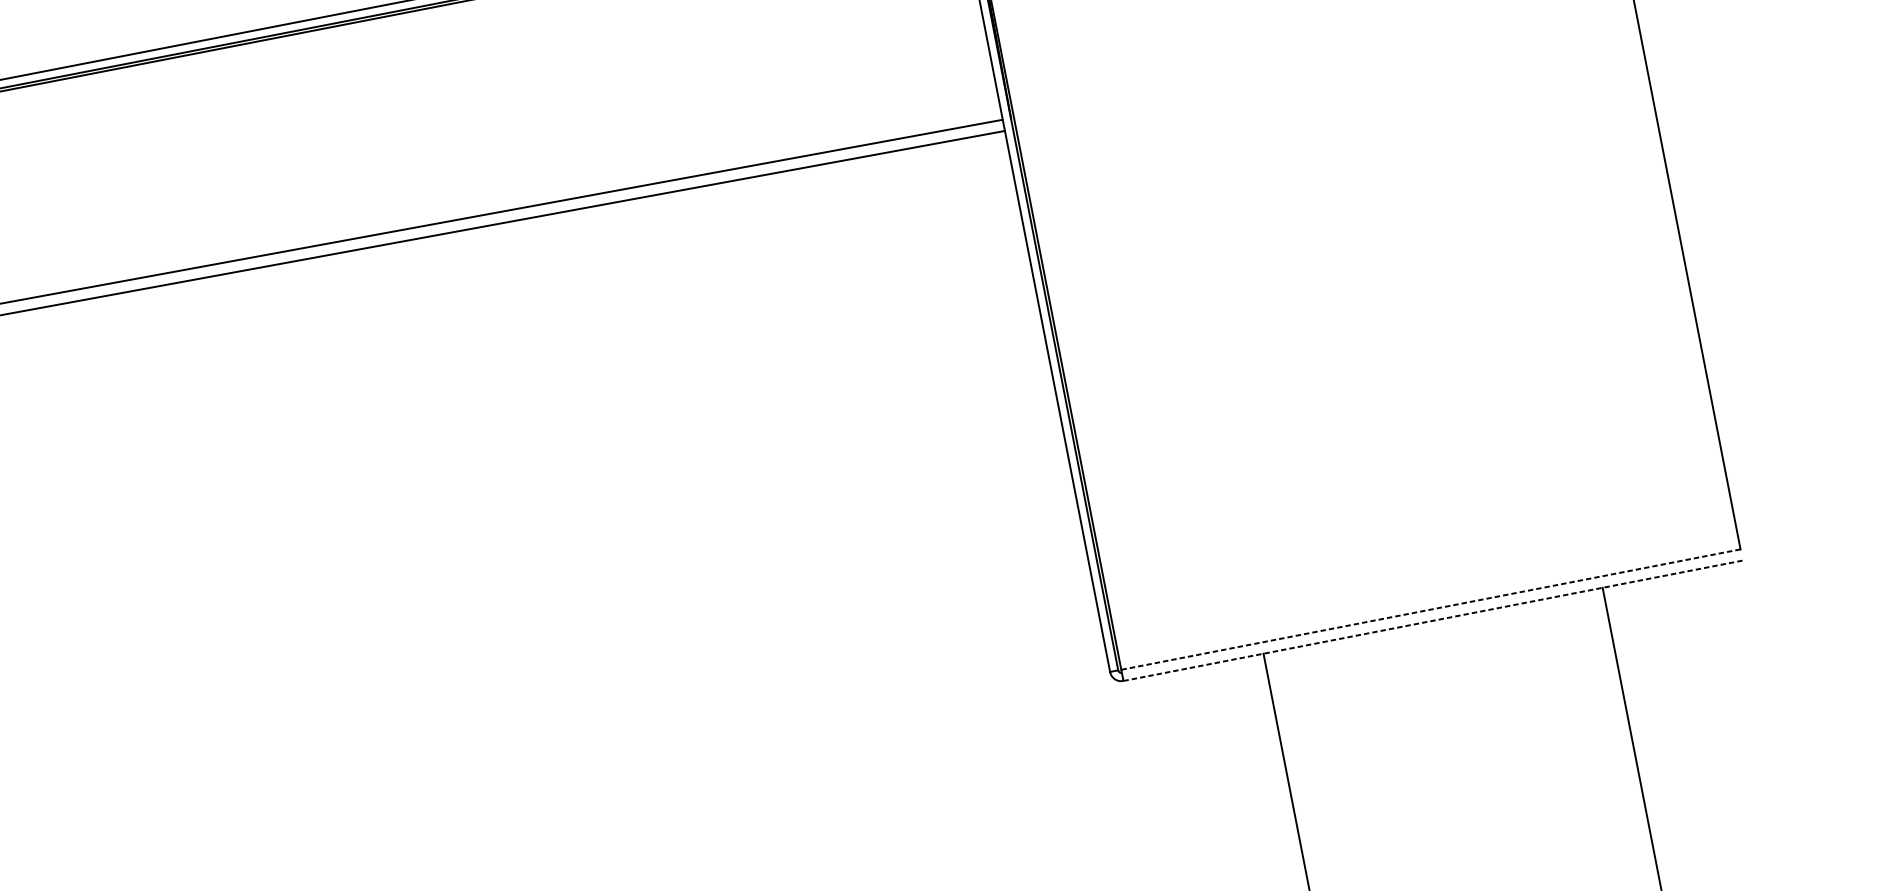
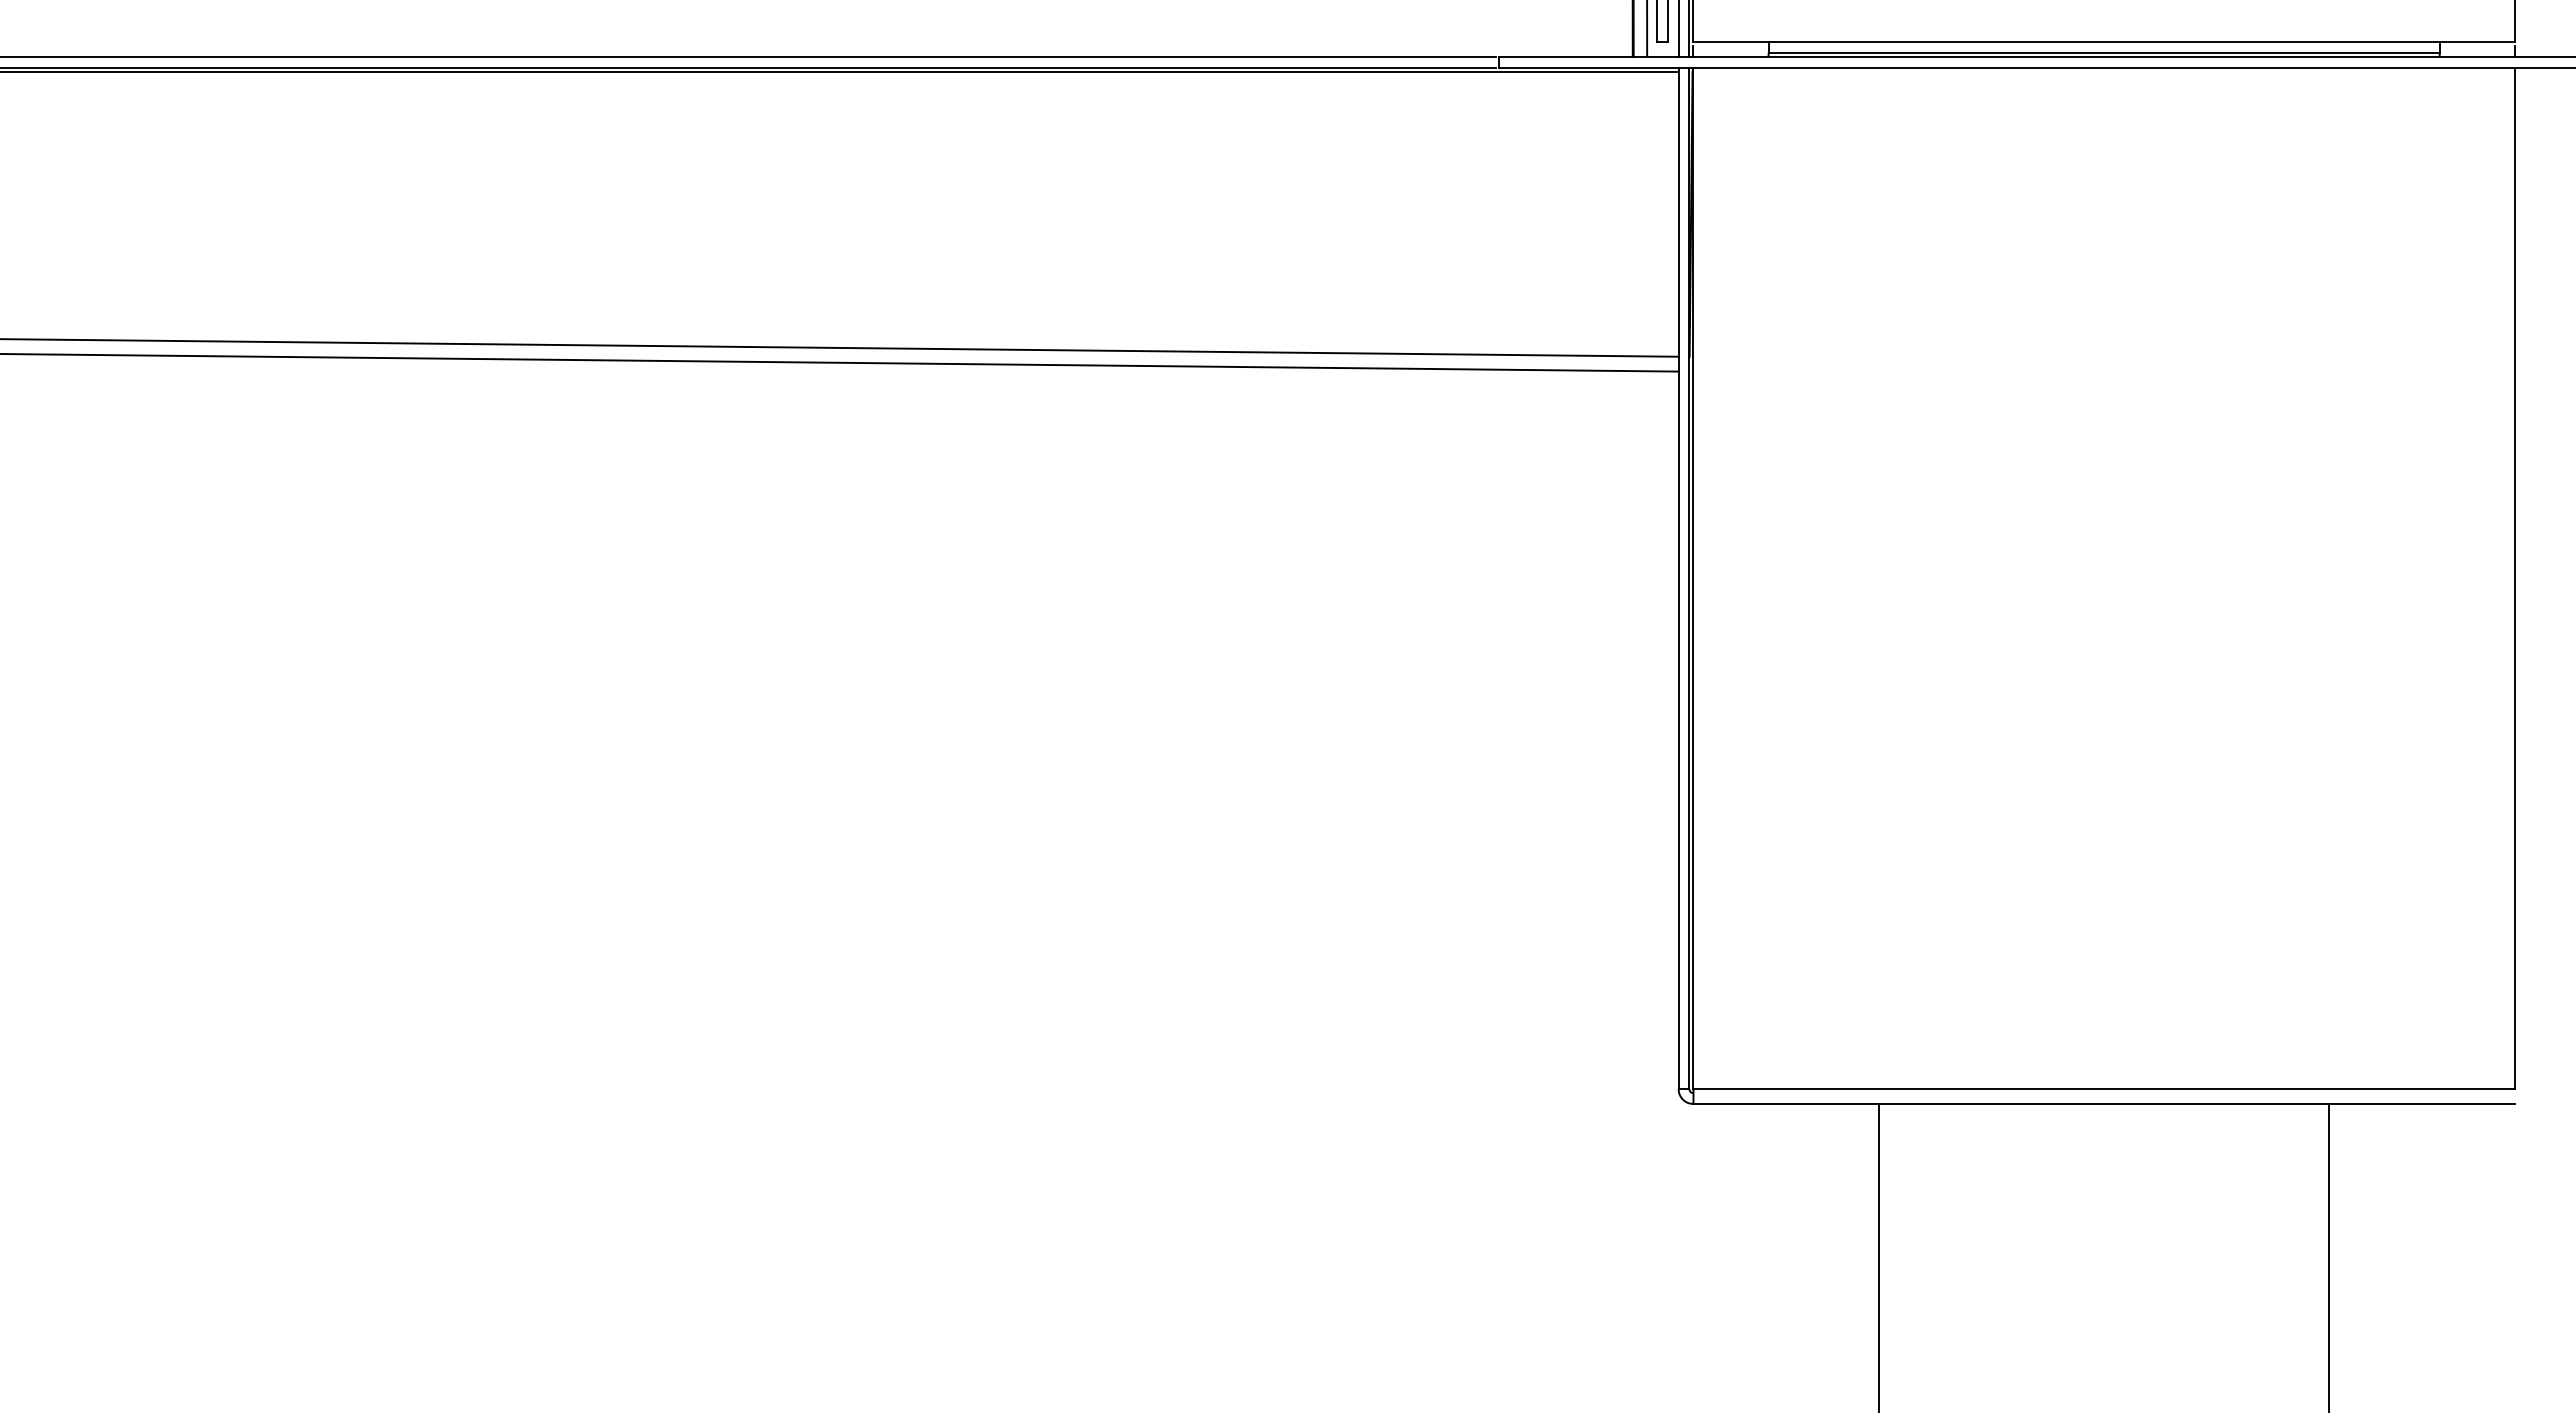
line: (1431, 609) -> (2104, 1089), dashed -> solid
line: (1433, 620) -> (2104, 1103), dashed -> solid

